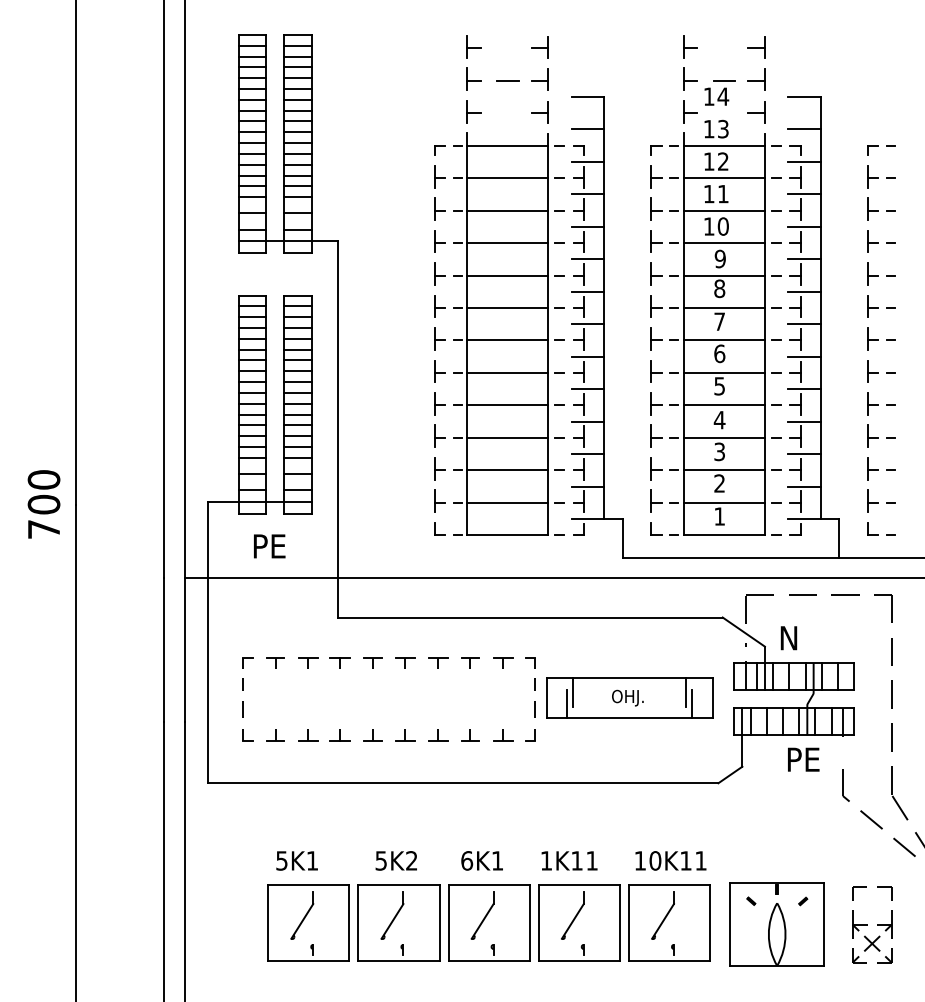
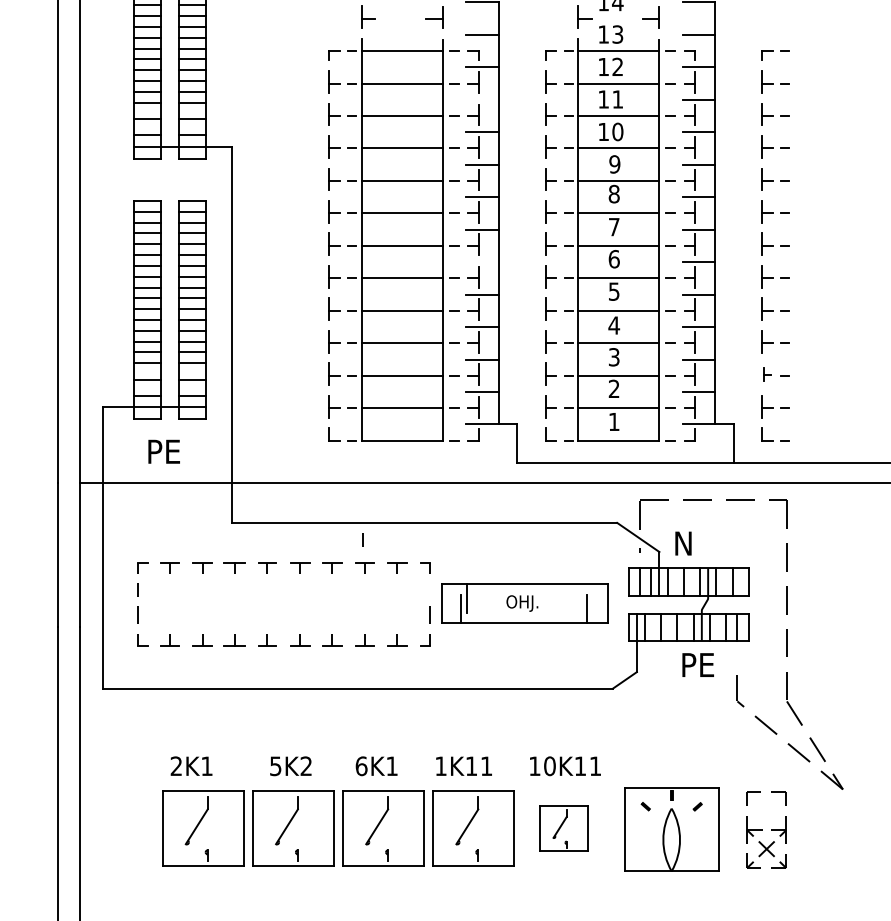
line: (587, 194) -> (482, 99), removed
line: (587, 356) -> (482, 261), removed
part: (872, 468) -> (767, 373), size x0.6
line: (534, 684) -> (362, 539), moved
line: (686, 692) -> (581, 597), removed
text: (281, 860) -> (176, 765), 5K1 -> 2K1
part: (669, 922) -> (564, 827), size x0.6

